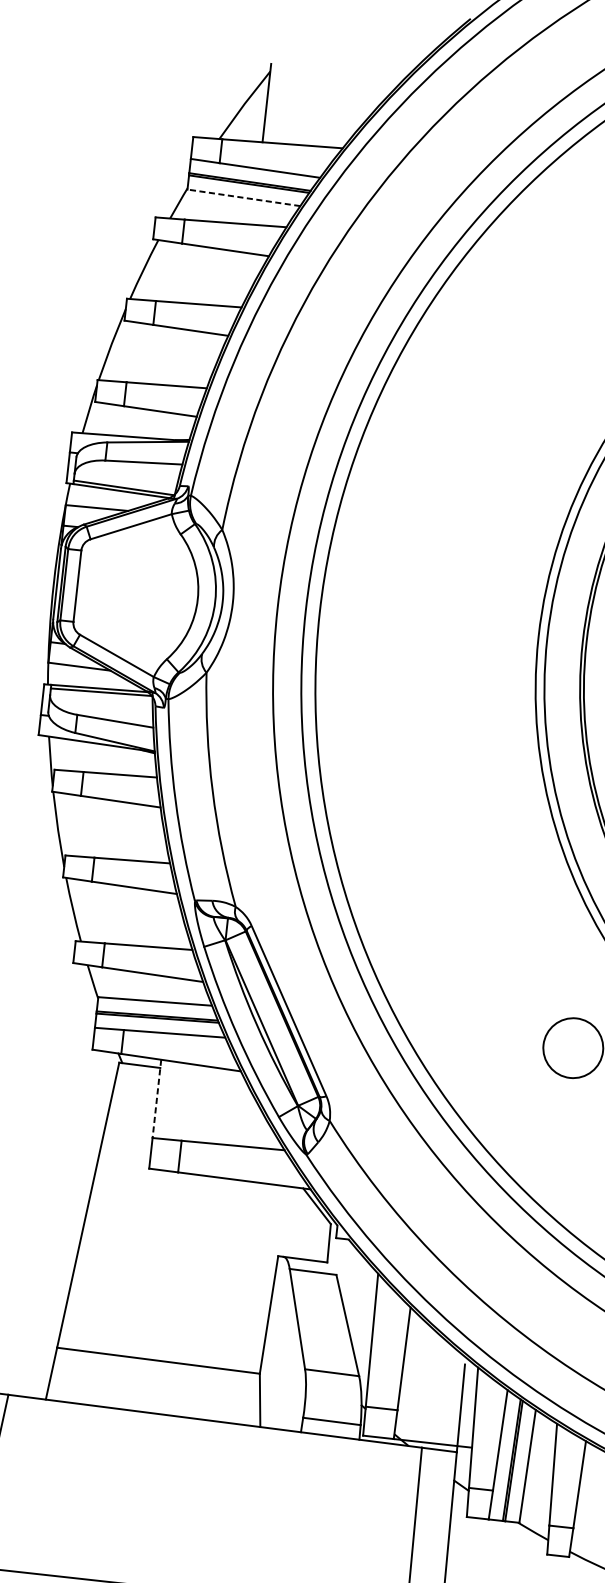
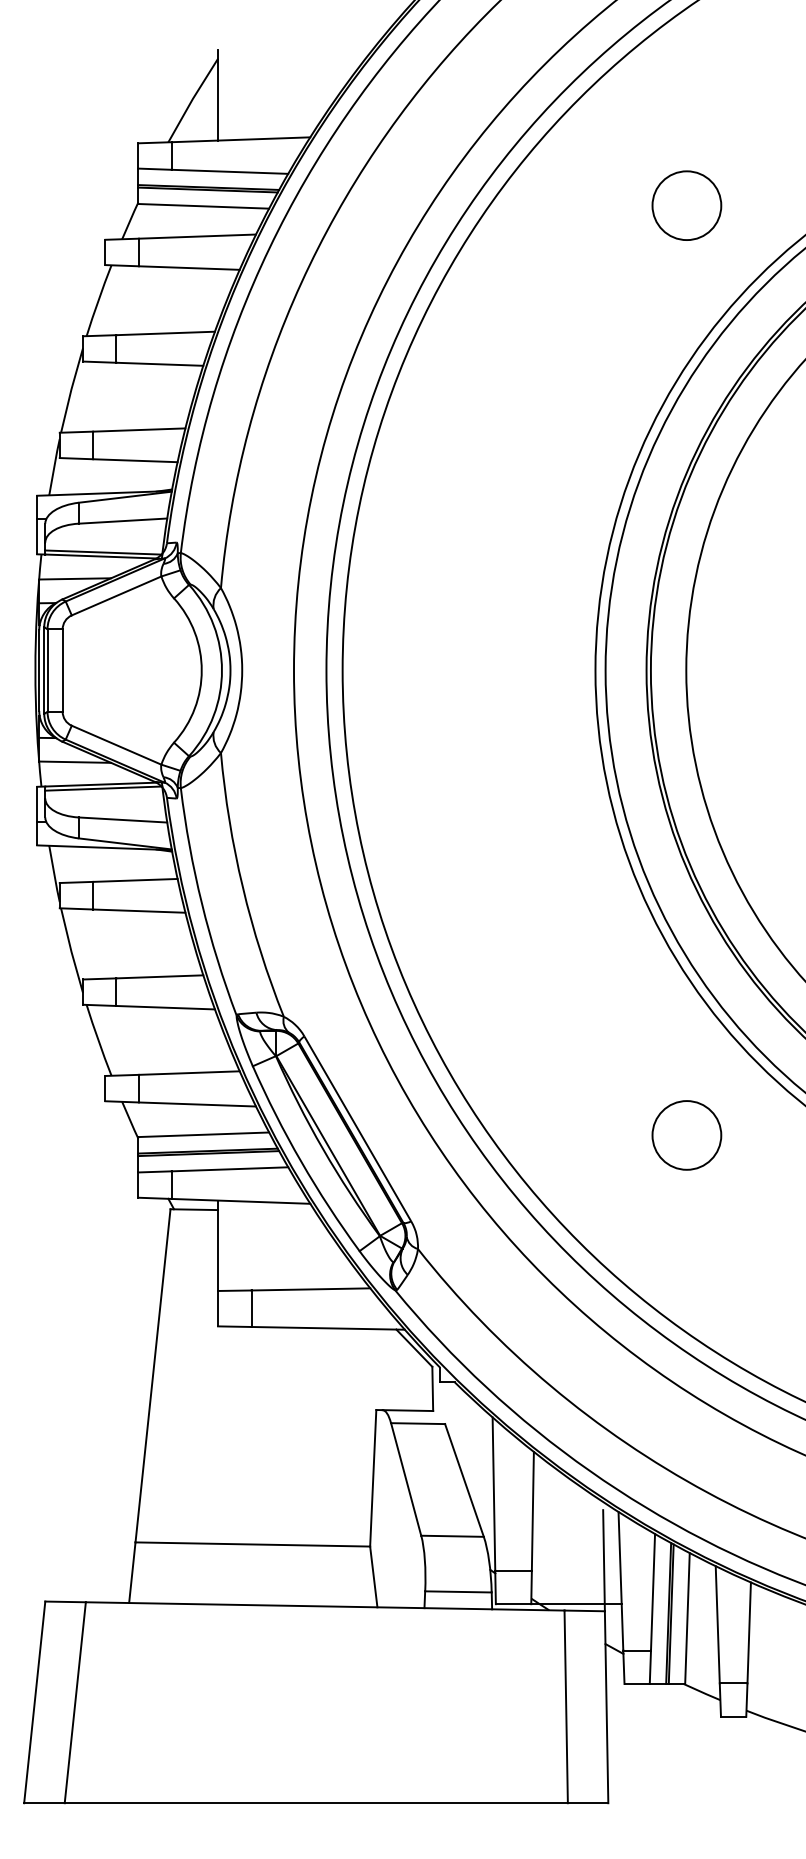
line: (243, 197) -> (203, 206), dashed -> solid
line: (157, 1099) -> (218, 1246), dashed -> solid

